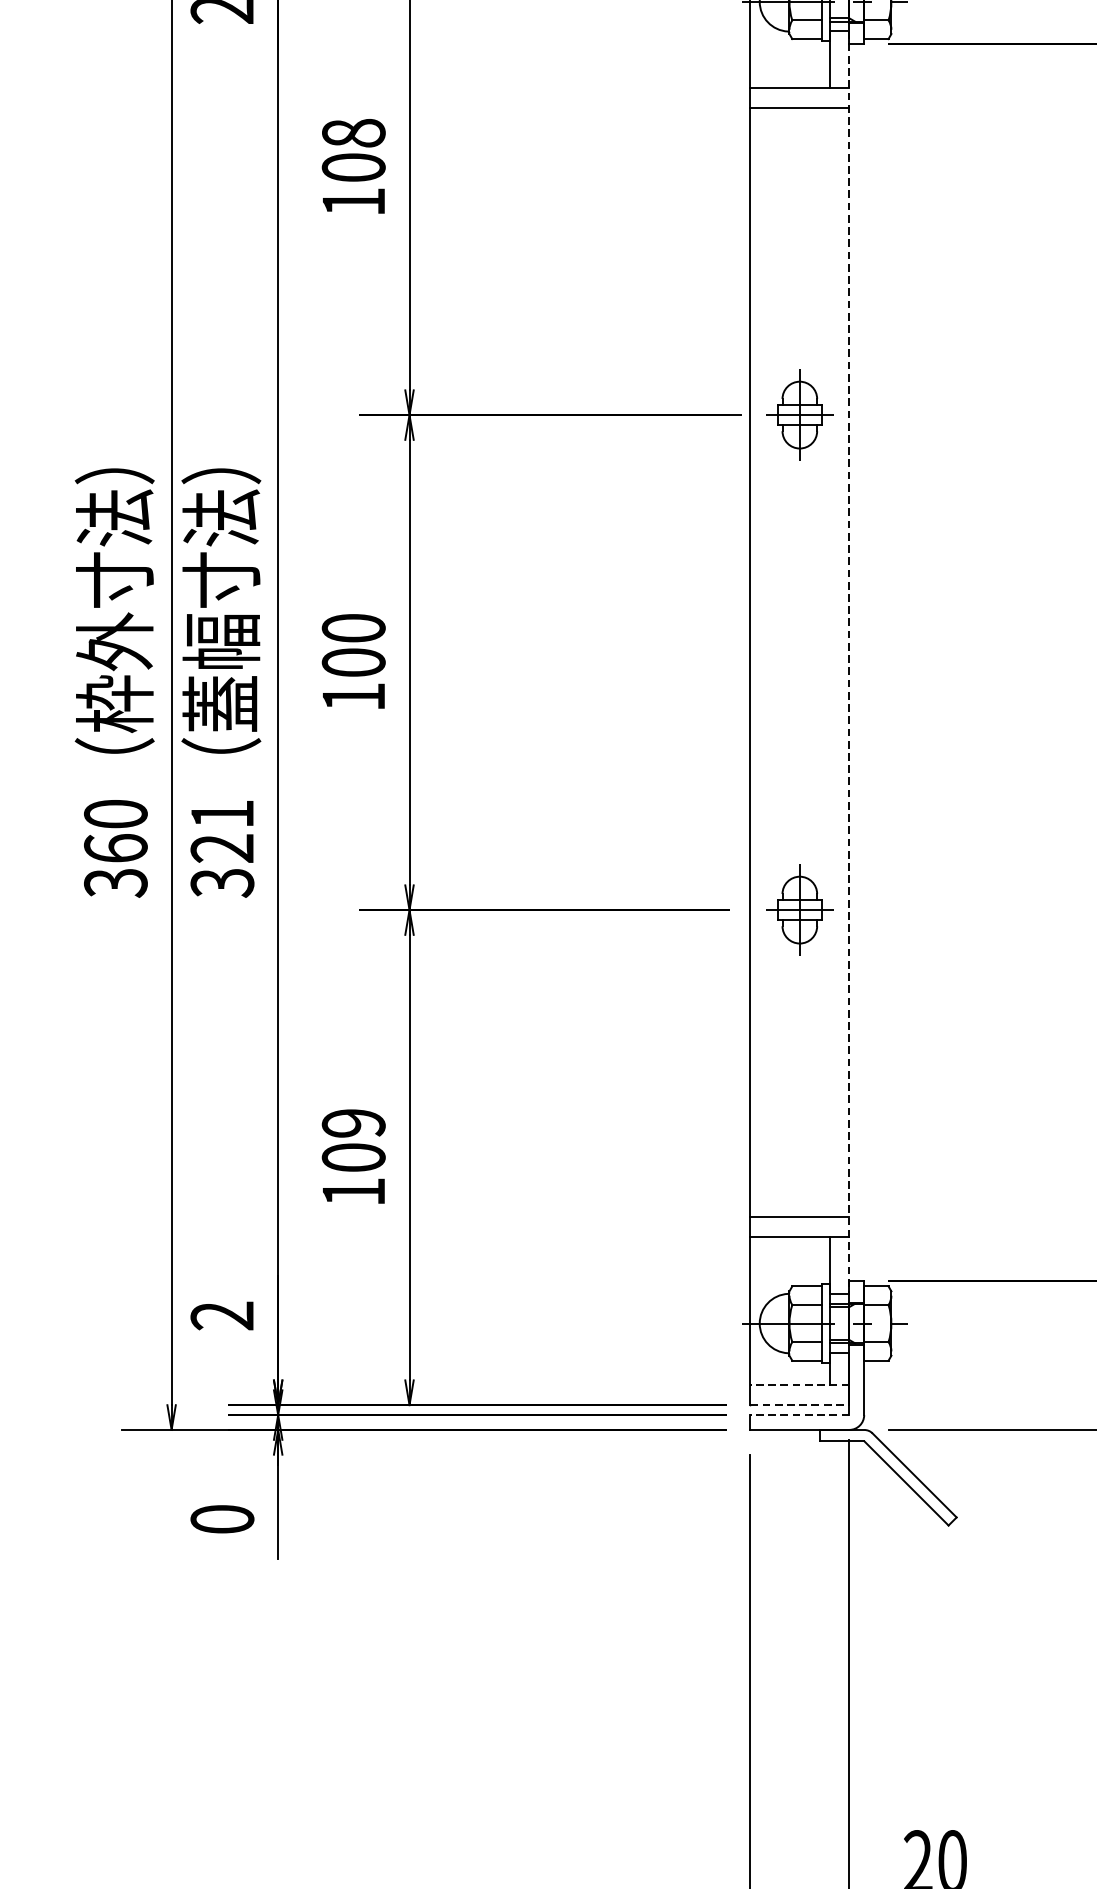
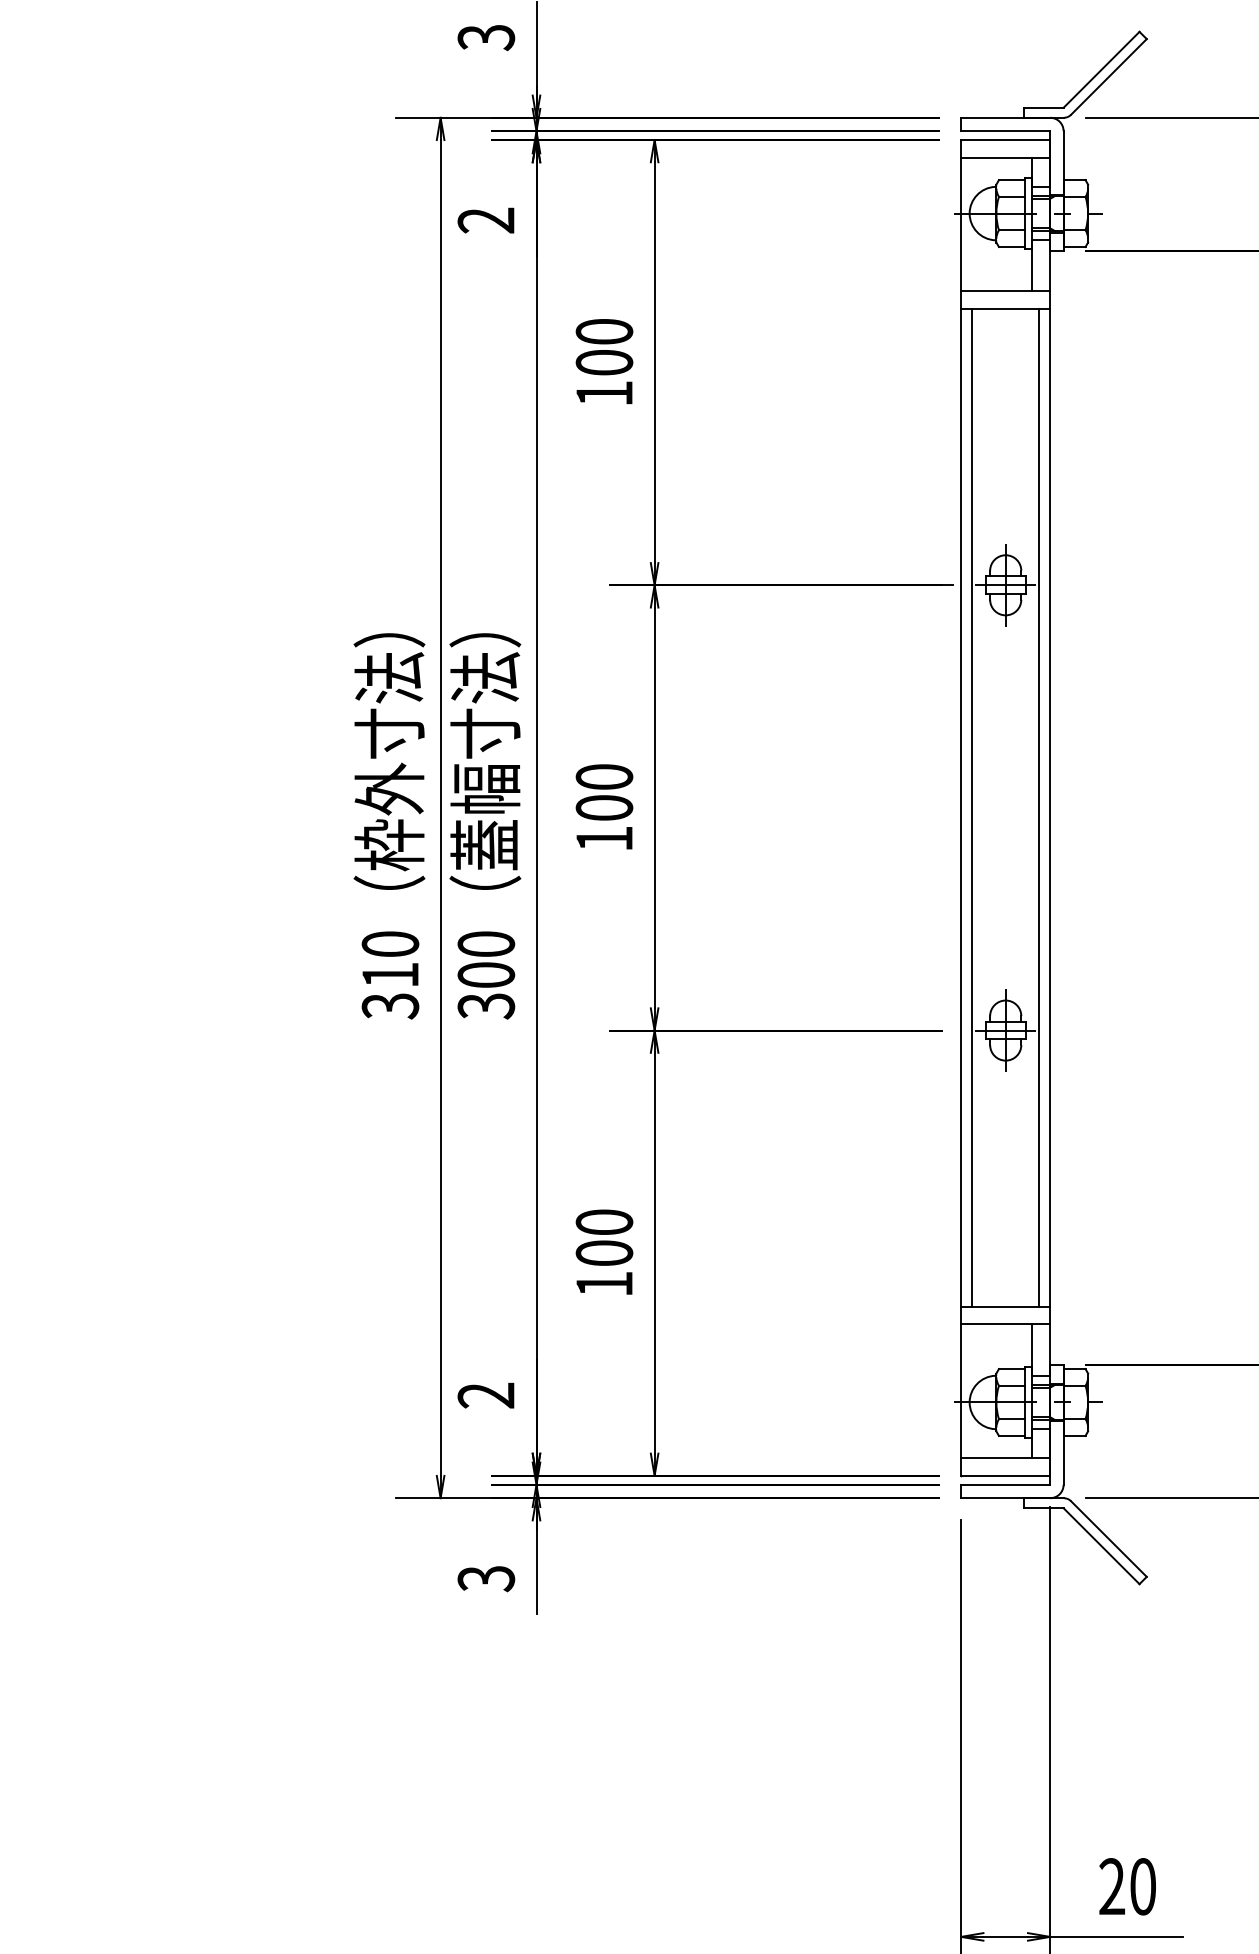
text: (353, 132) -> (604, 331), 108 -> 100
line: (762, 662) -> (972, 807), added
line: (837, 662) -> (1039, 807), added
line: (849, 662) -> (1050, 807), dashed -> solid
text: (222, 831) -> (486, 959), 321 -> 300
text: (115, 847) -> (390, 974), 360 -> 310
text: (353, 1123) -> (604, 1222), 109 -> 100
line: (799, 1385) -> (1005, 1458), dashed -> solid
line: (799, 1404) -> (1005, 1475), dashed -> solid
line: (799, 1414) -> (1005, 1484), dashed -> solid
text: (222, 1519) -> (486, 1578), 0 -> 3

